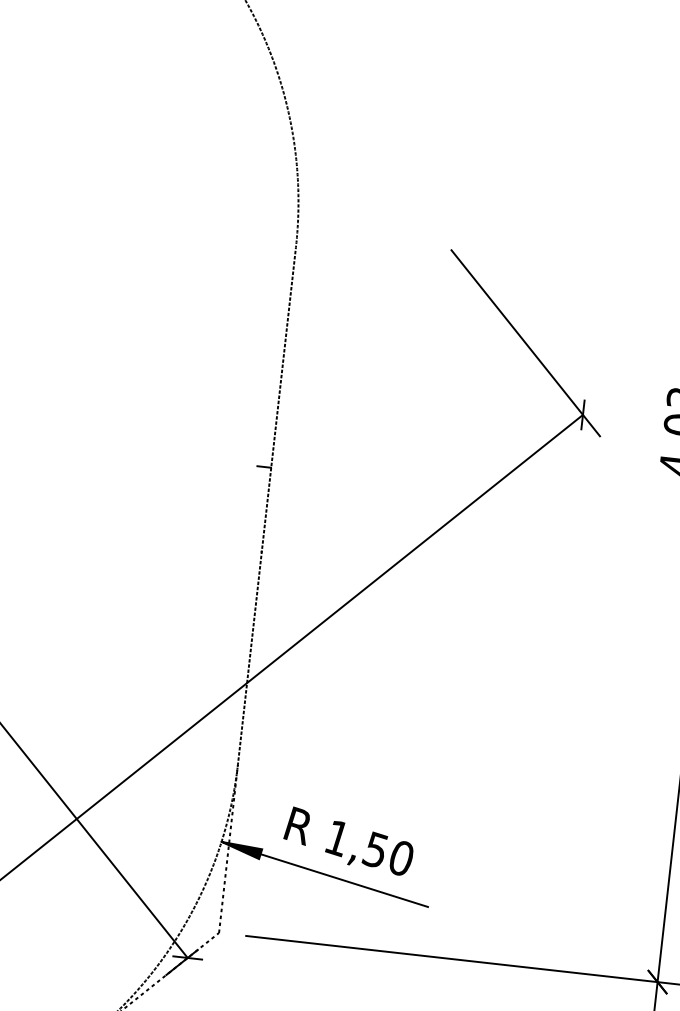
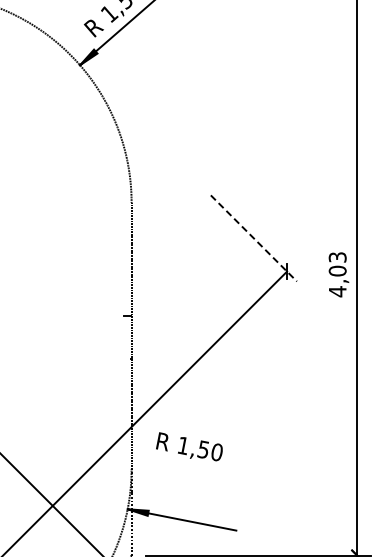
line: (524, 343) -> (253, 238), solid -> dashed
text: (349, 840) -> (189, 446), moved

